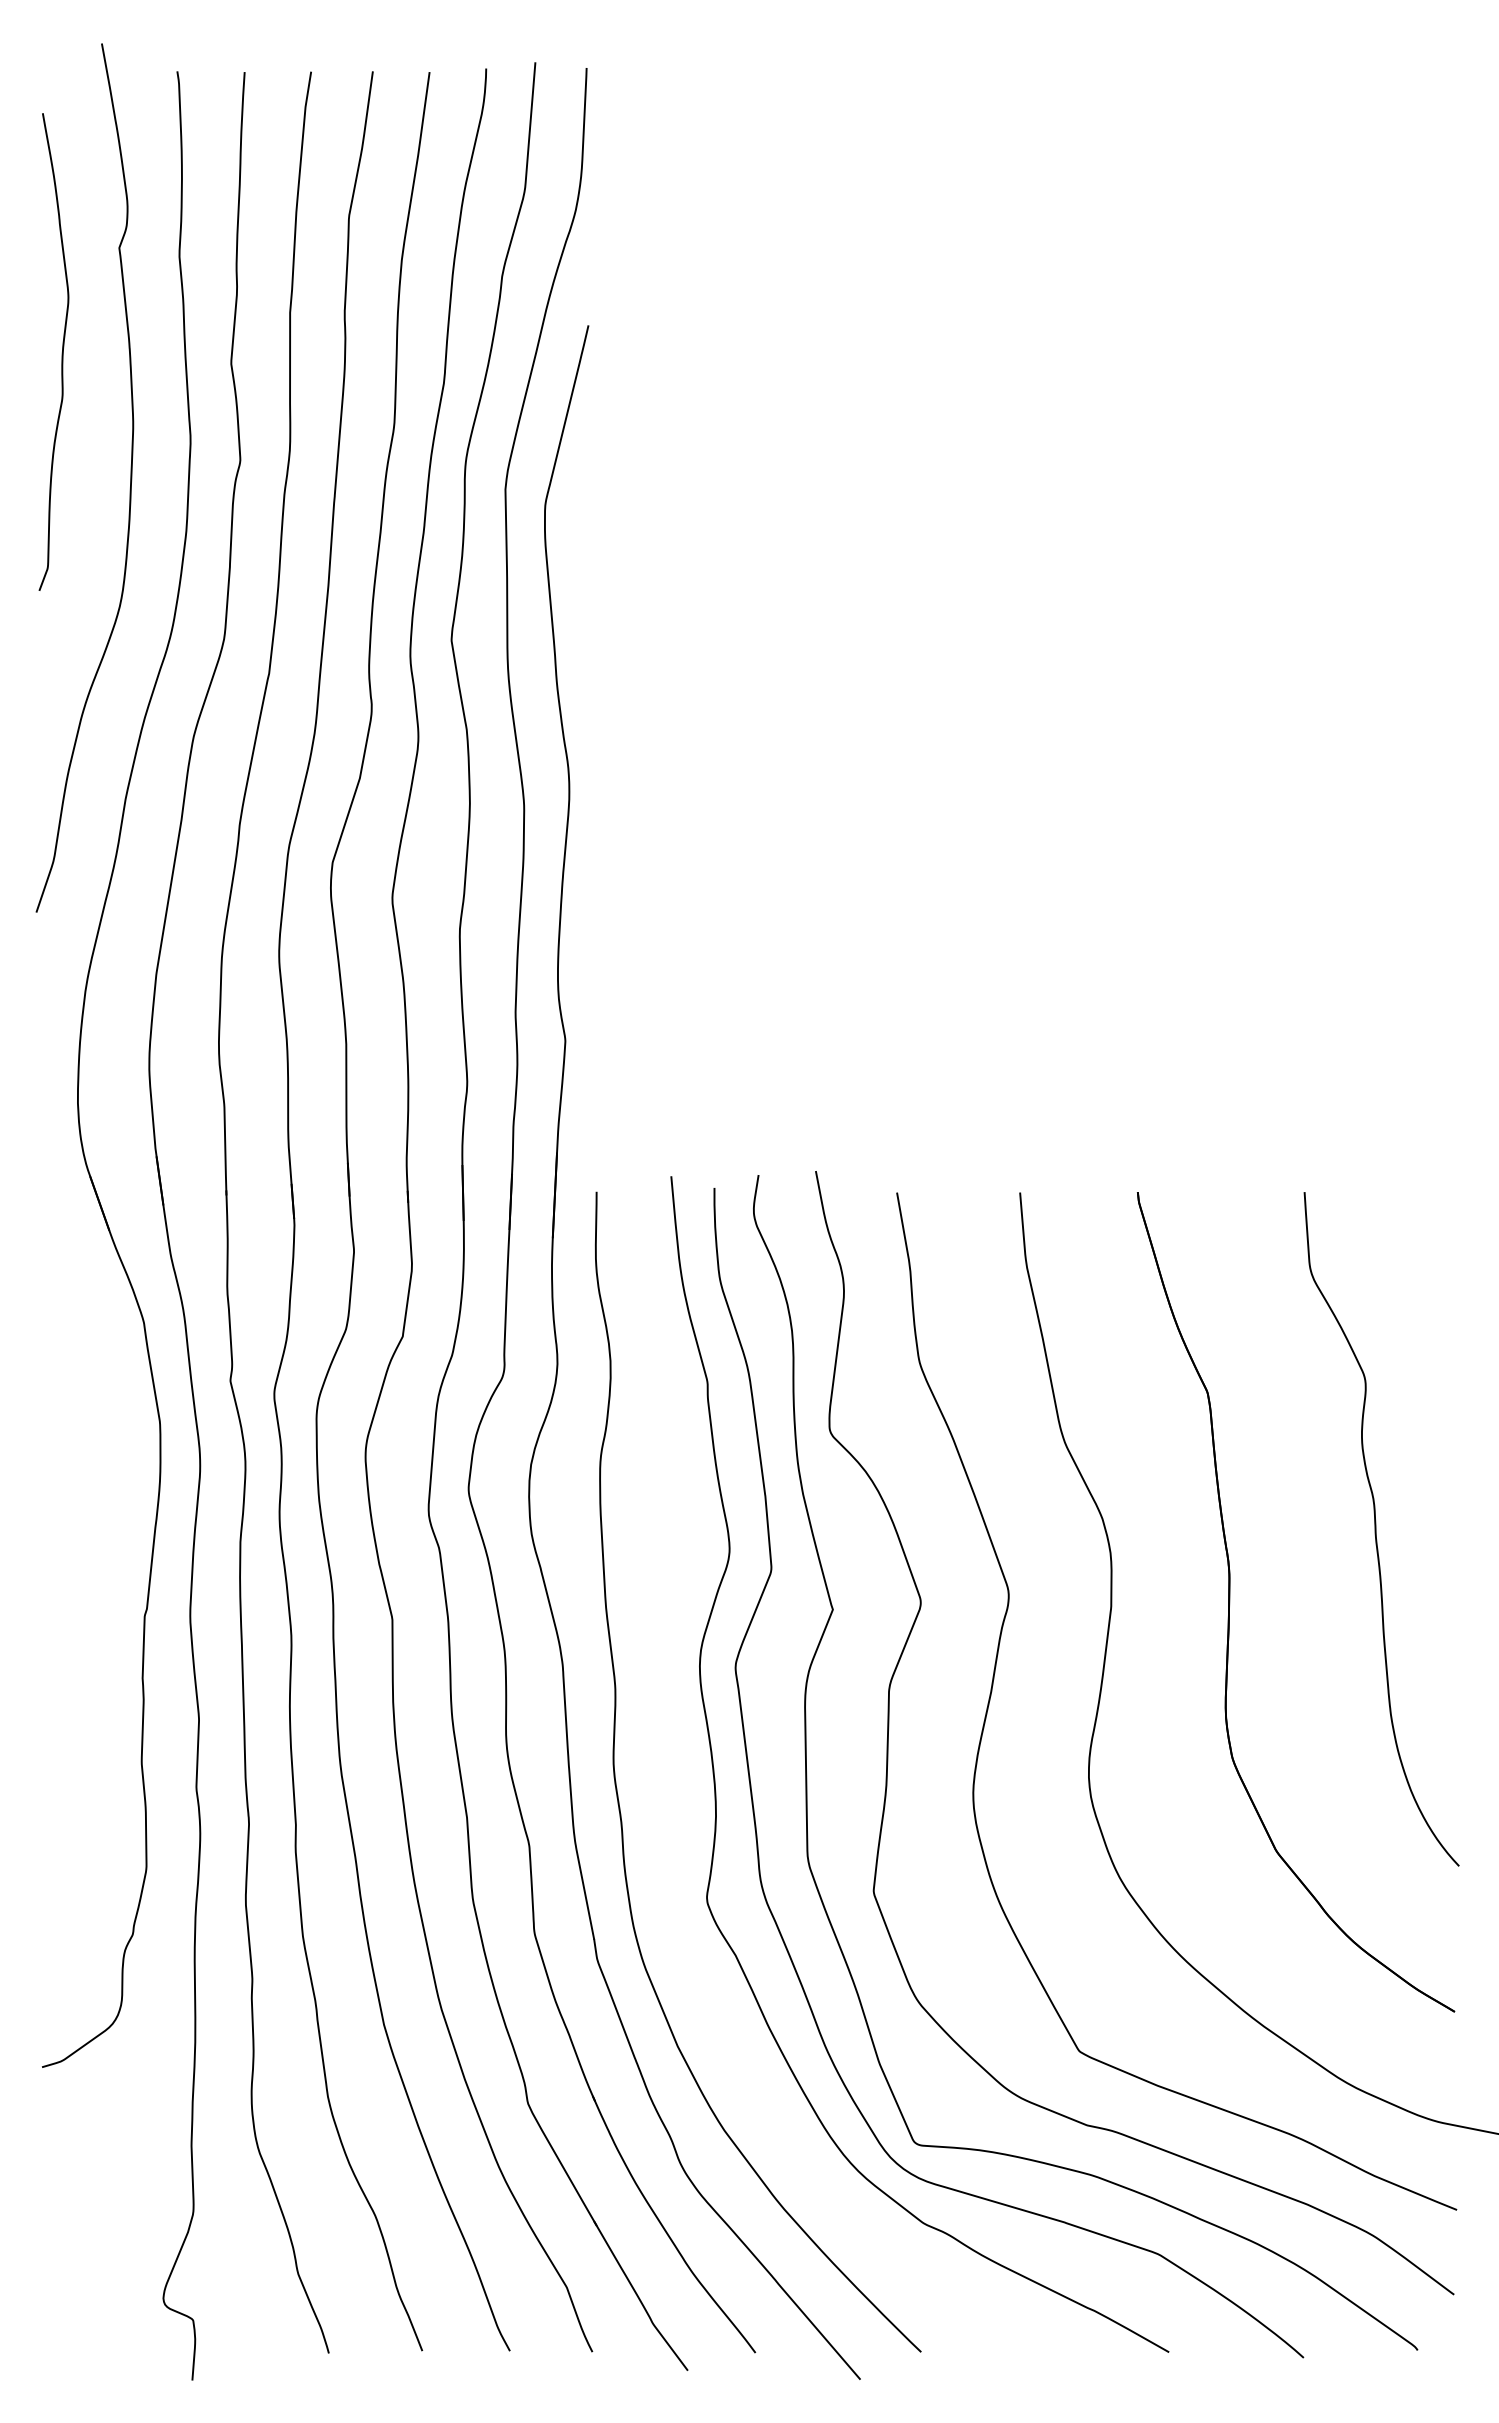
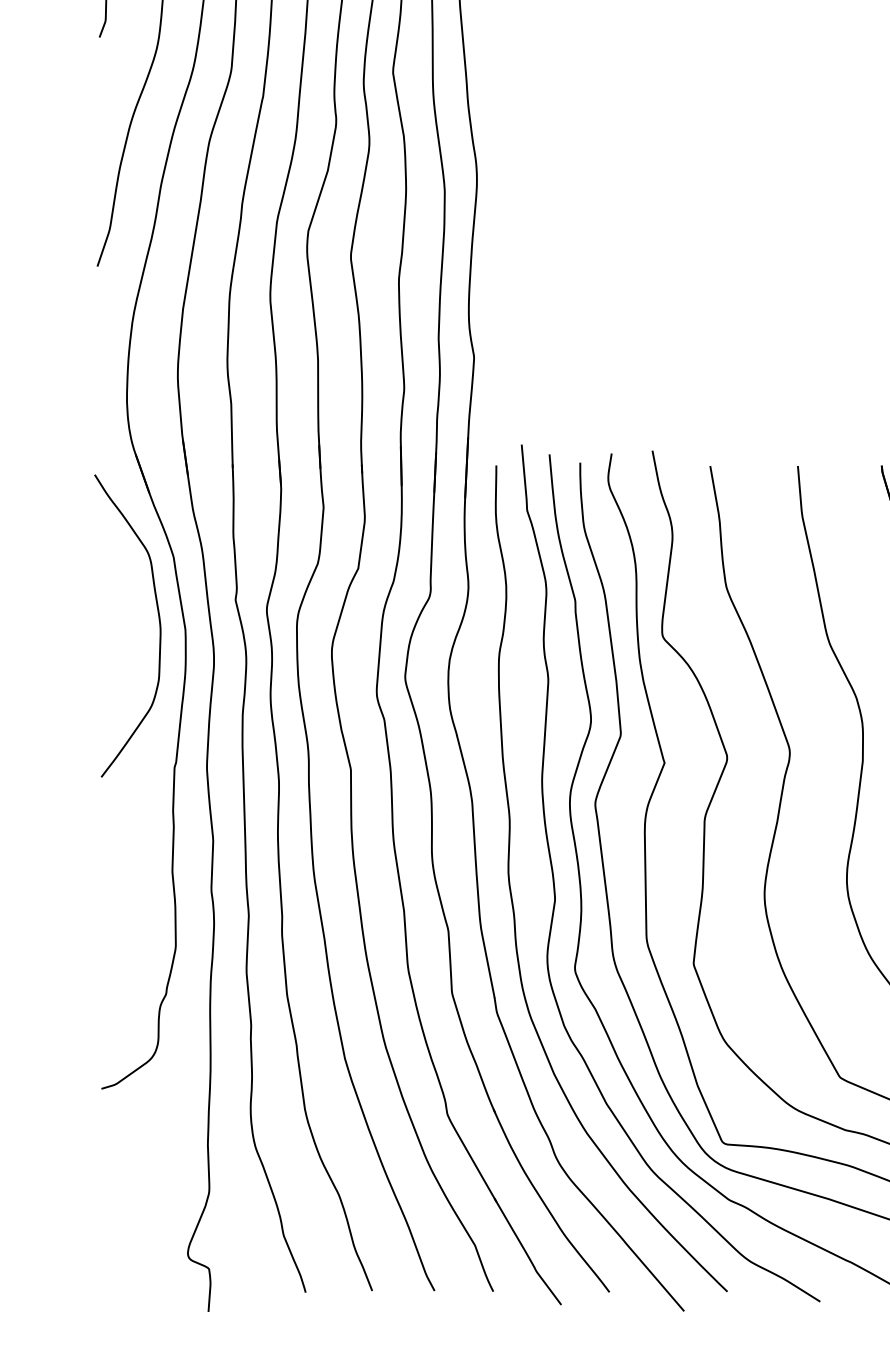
curve: (122, 1407) -> (158, 619), added
curve: (678, 1776) -> (554, 881), added

